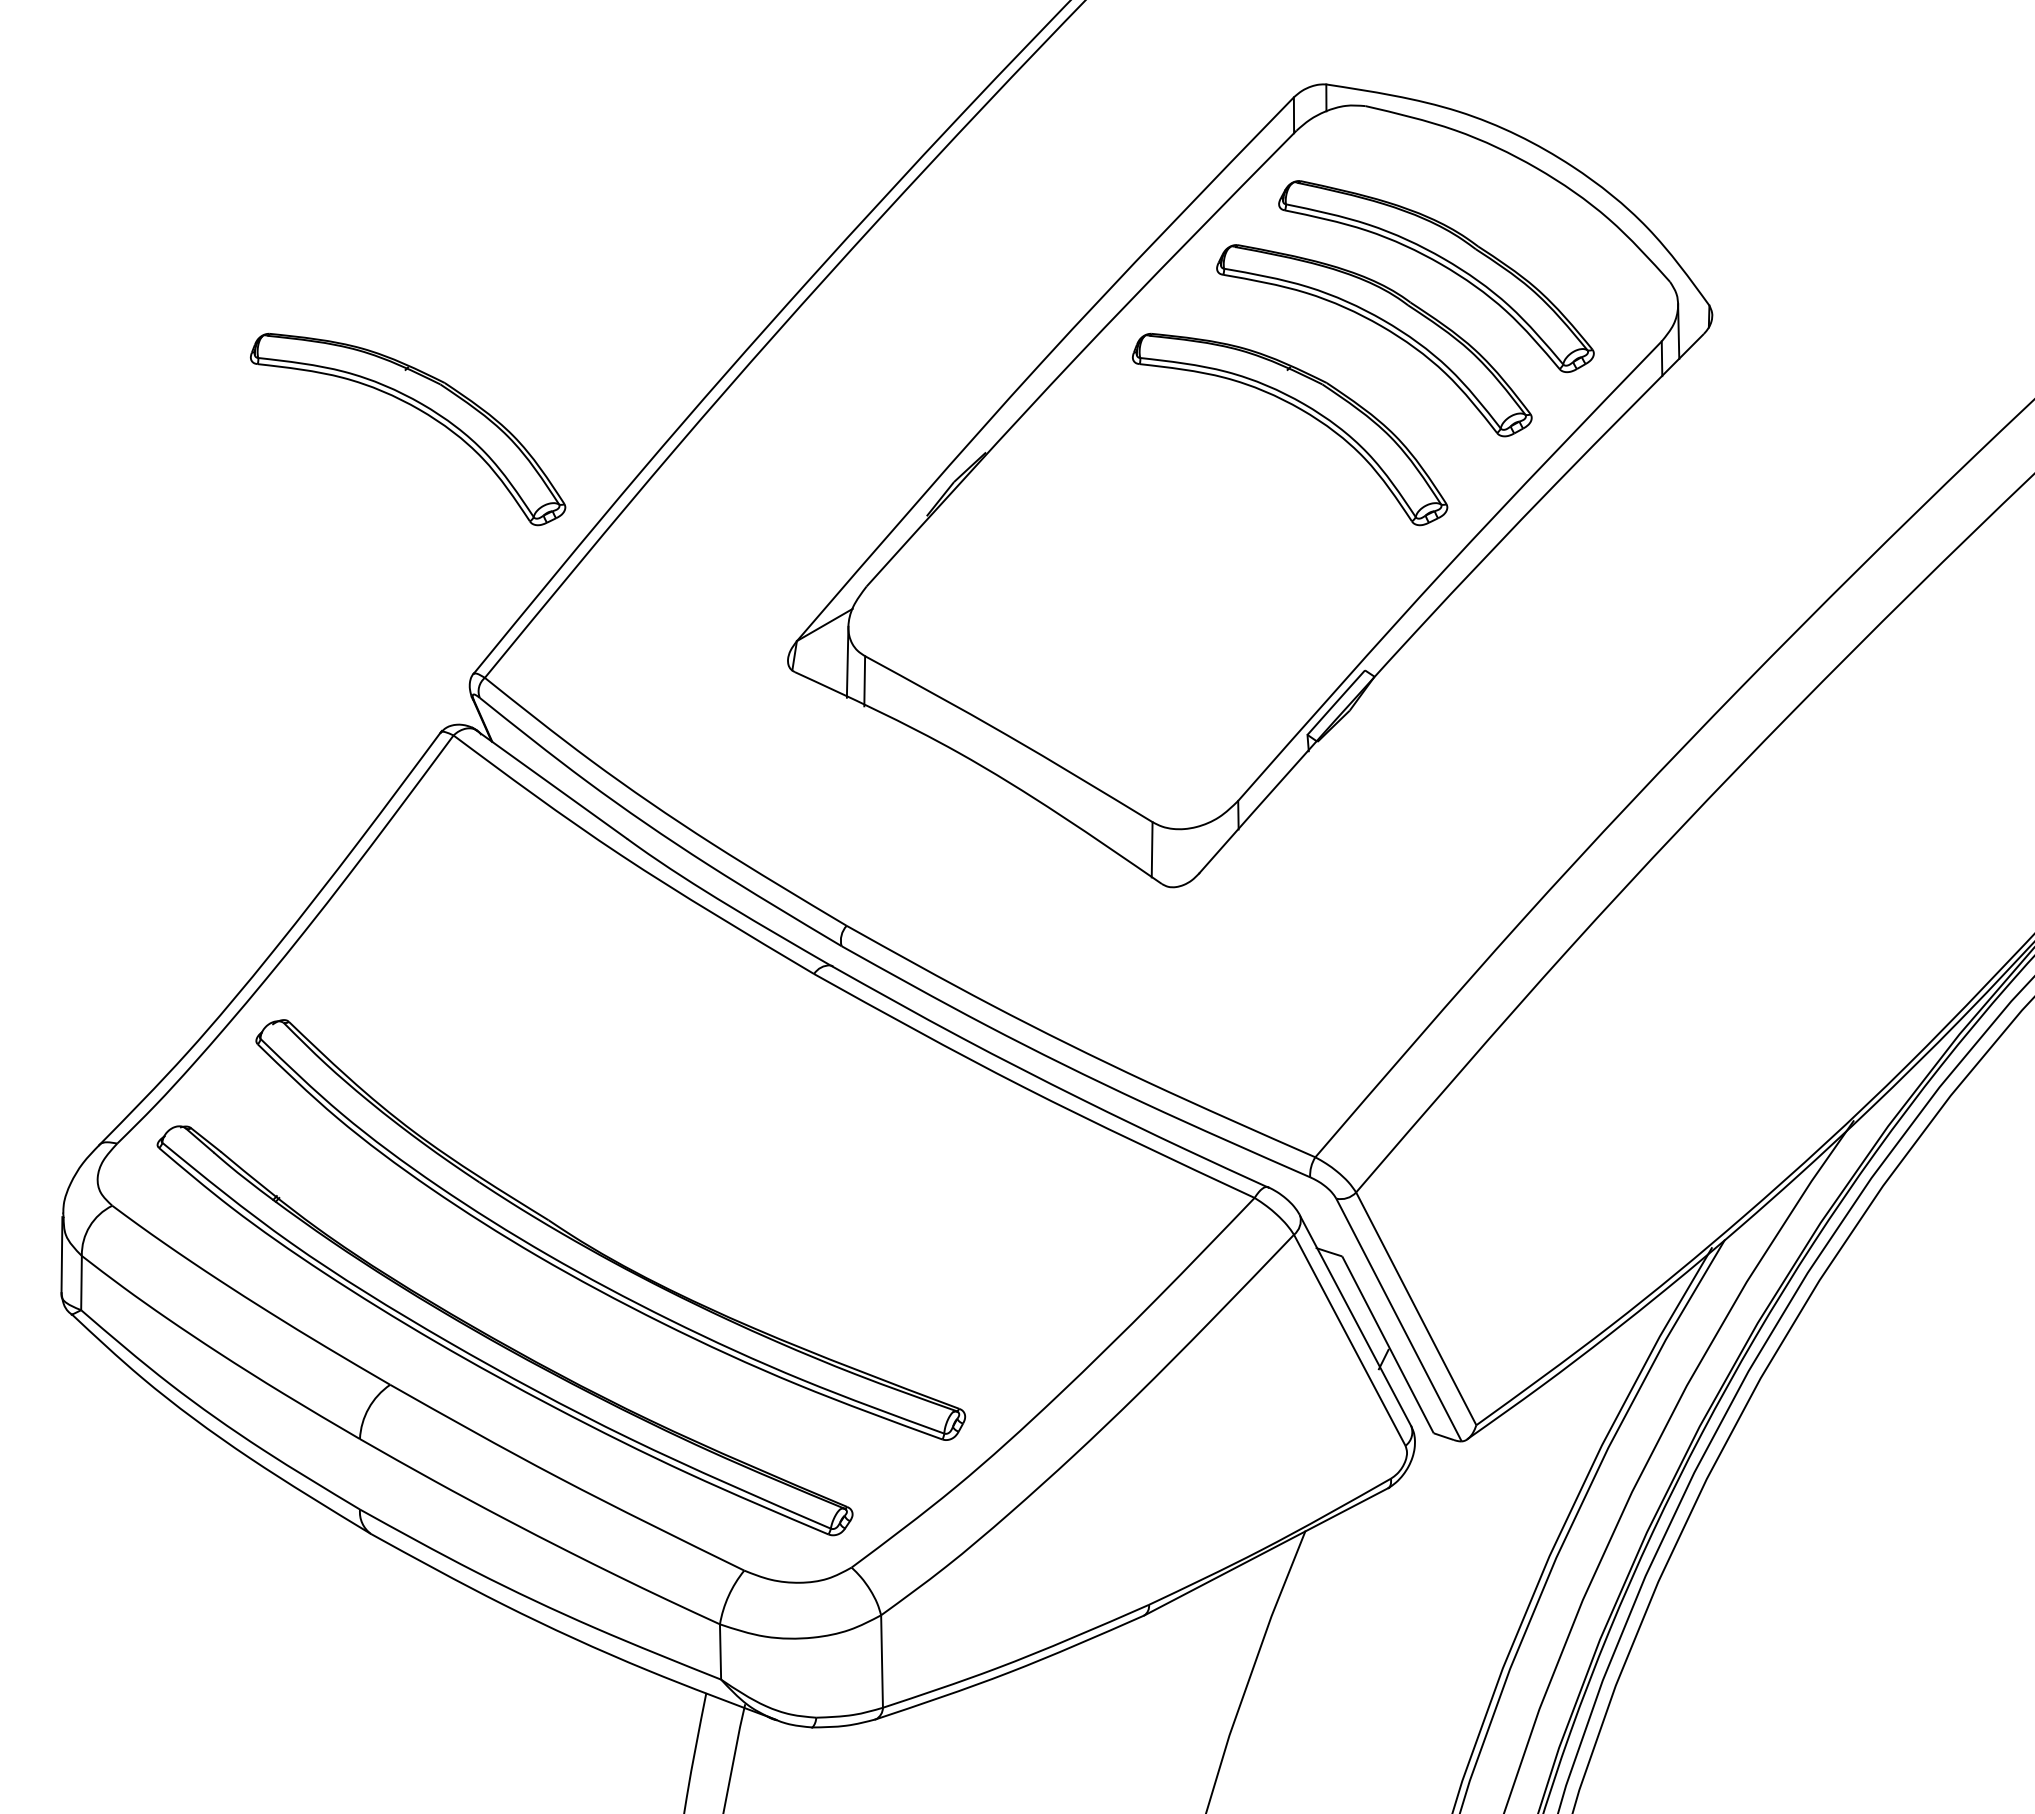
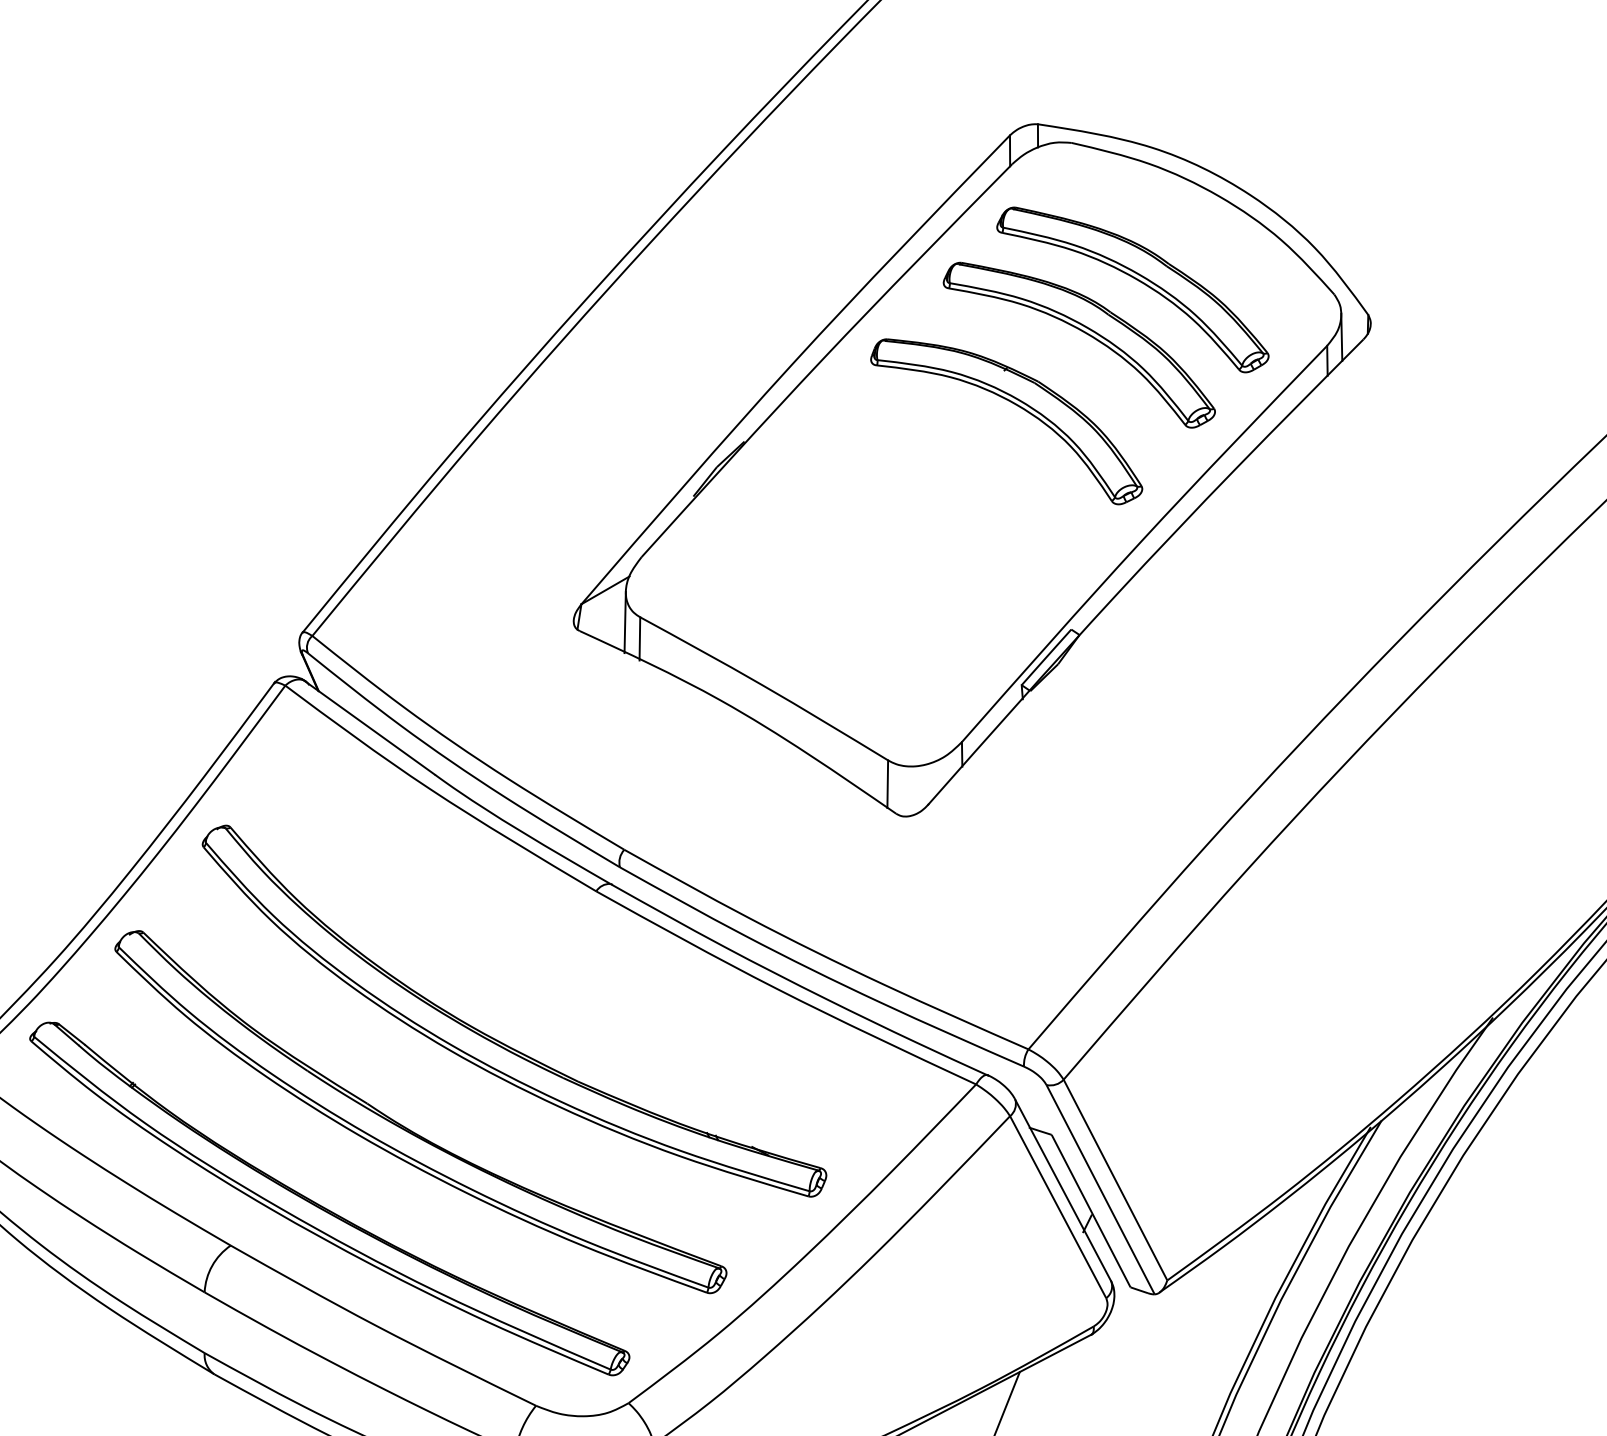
part: (418, 410) -> (255, 405), removed
part: (700, 1146) -> (498, 1040), added

